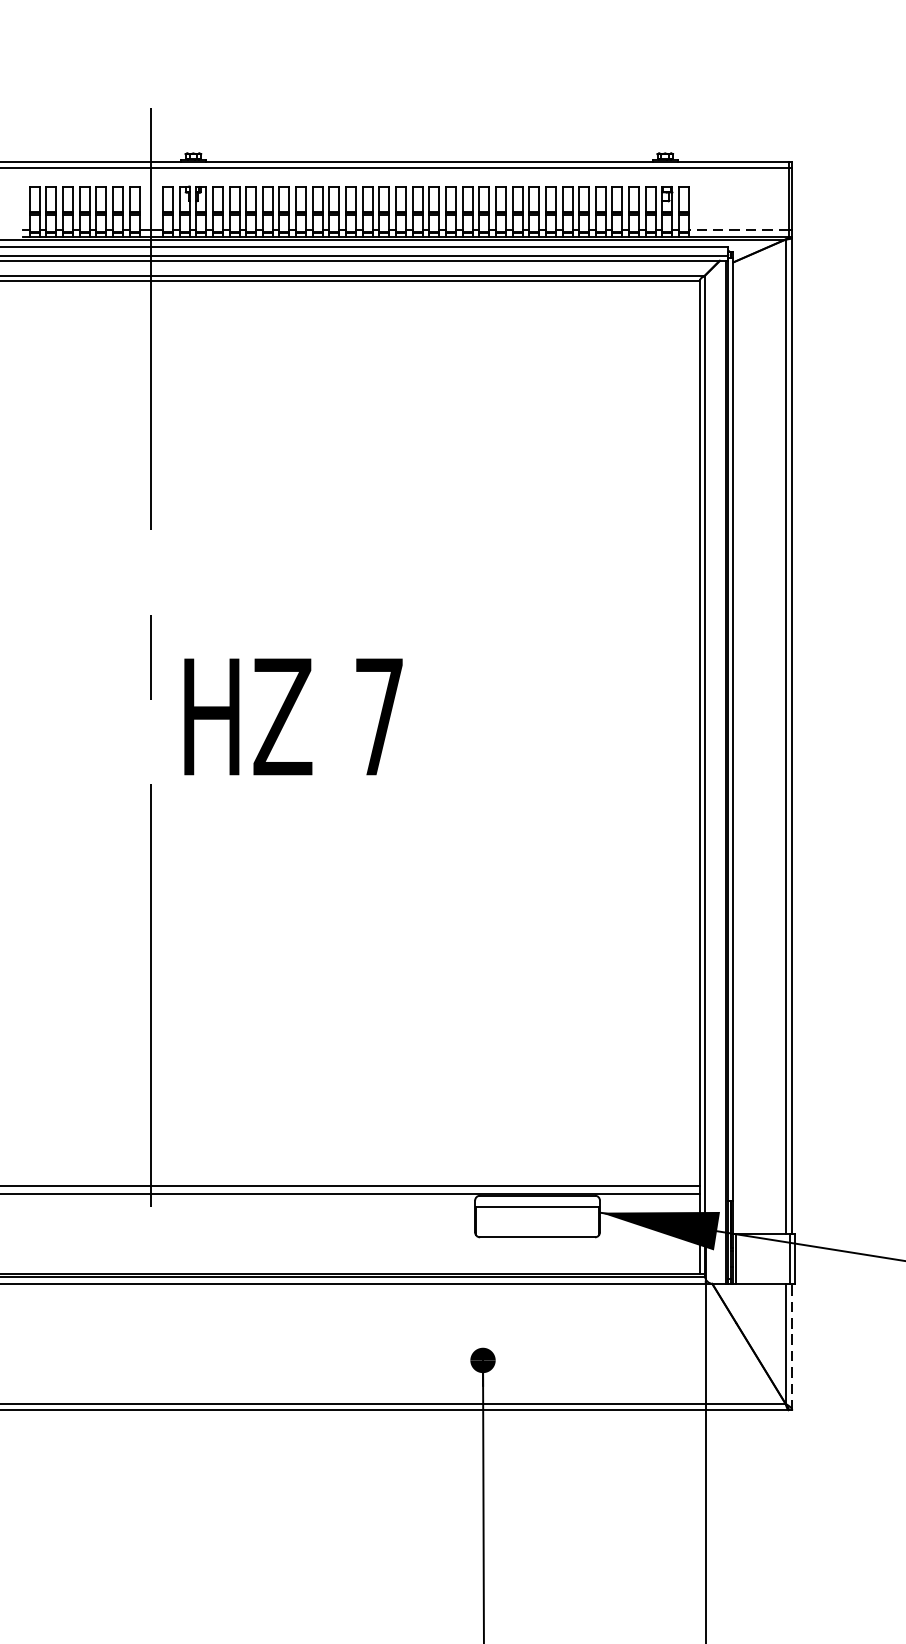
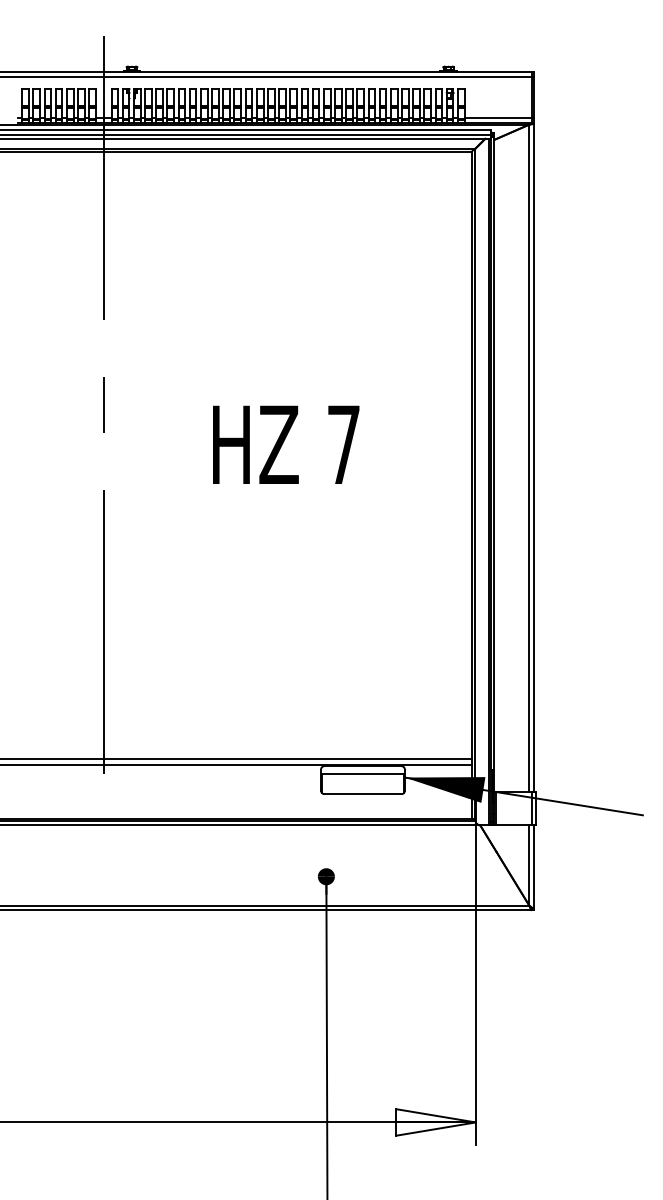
line: (739, 230) -> (498, 118), dashed -> solid
text: (293, 716) -> (286, 444), moved
line: (791, 1346) -> (533, 867), dashed -> solid

